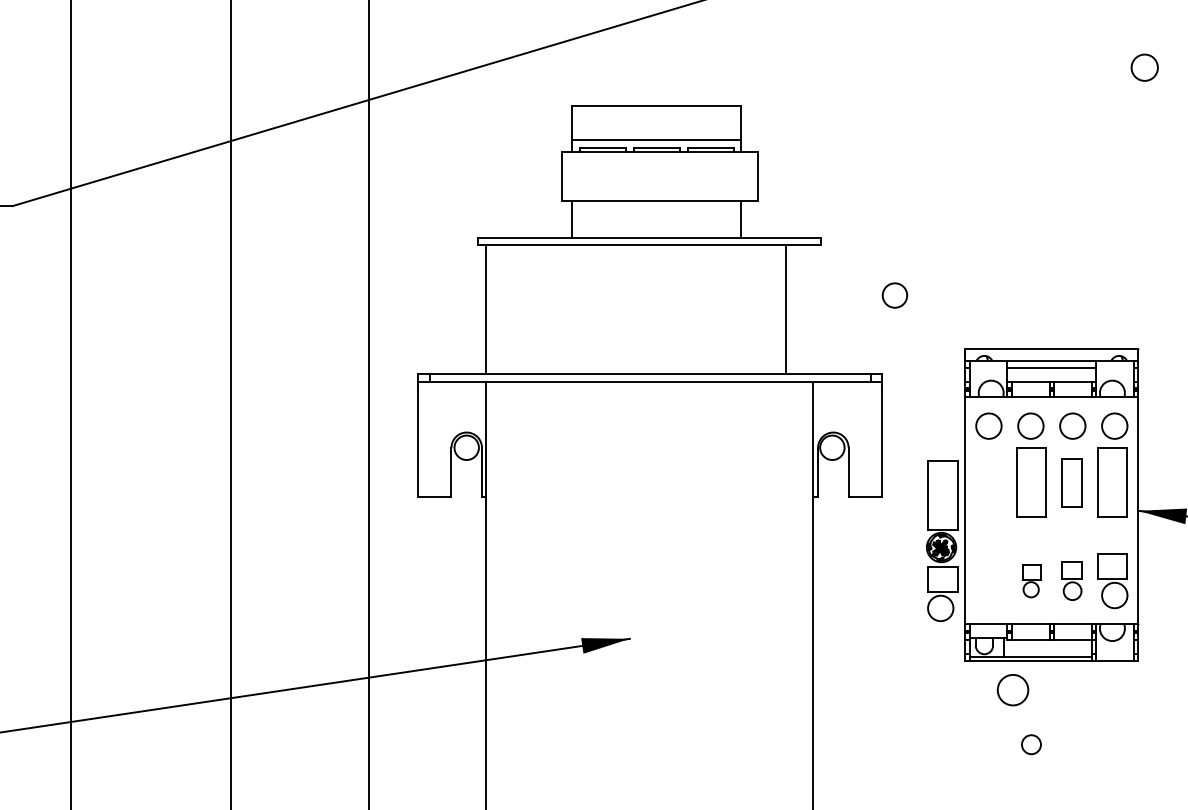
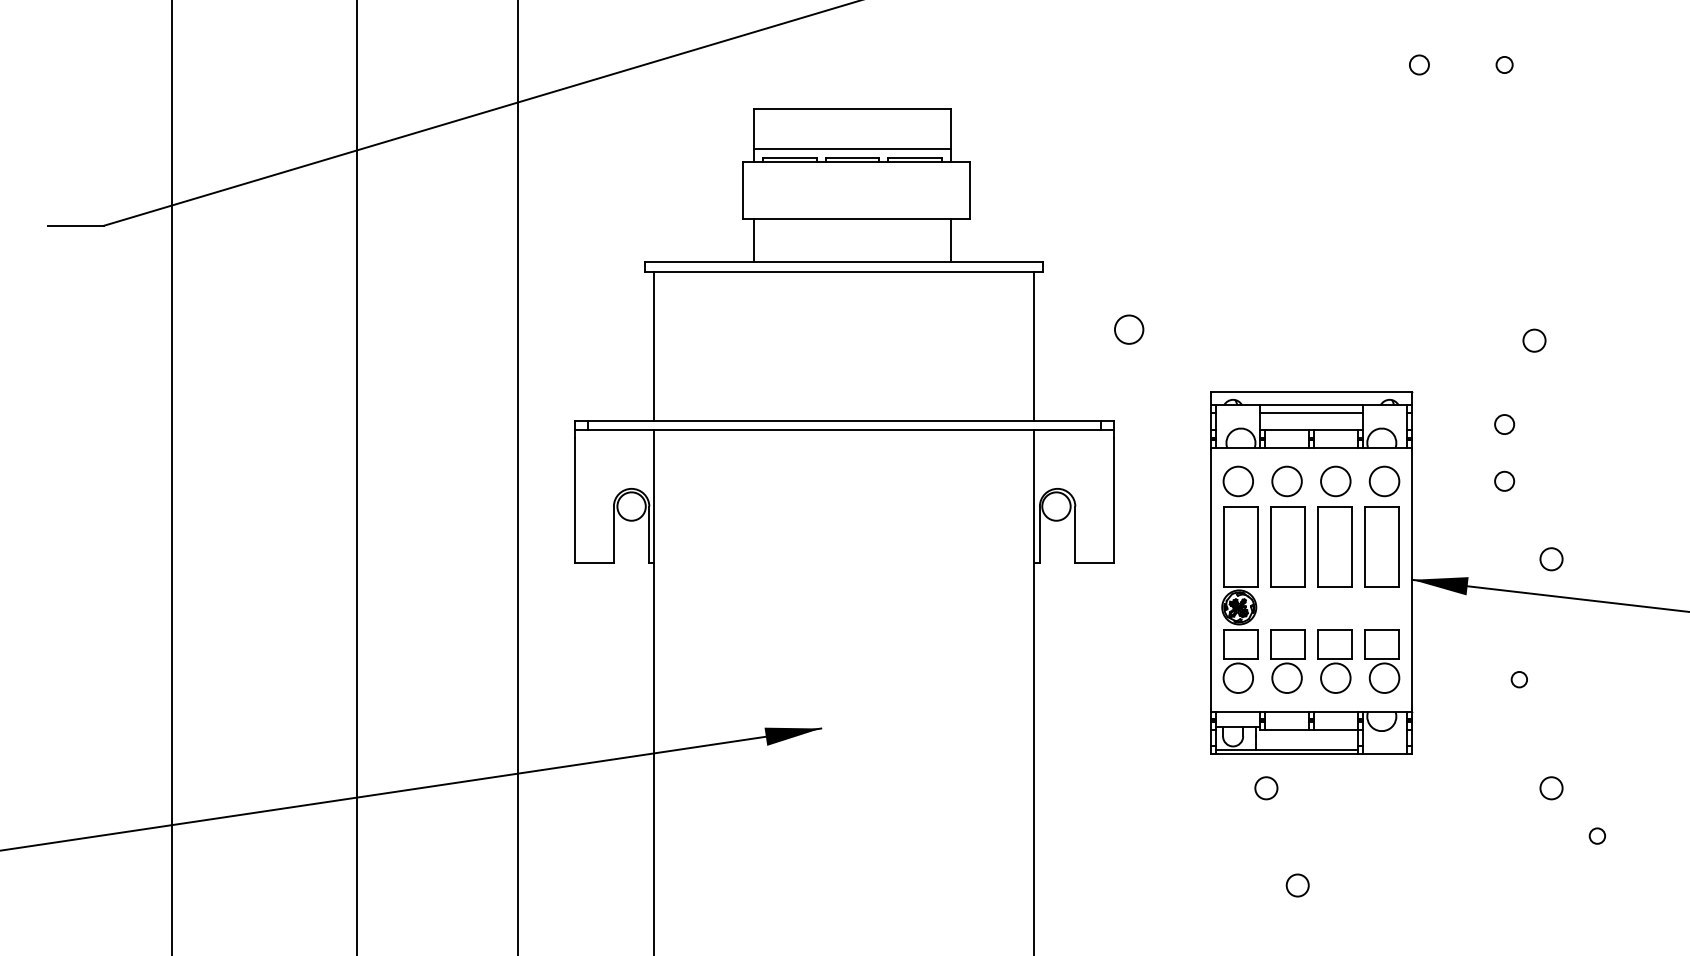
circle: (1144, 67) -> (1419, 64), size x0.62
line: (785, 310) -> (1034, 346), moved
part: (1071, 482) -> (1334, 546), size x1.43
part: (941, 540) -> (1239, 599), moved
part: (1031, 581) -> (1287, 661), size x1.67
part: (1071, 581) -> (1334, 661), size x1.43
circle: (1013, 690) -> (1266, 788), size x0.62
circle: (1031, 744) -> (1297, 885), moved

